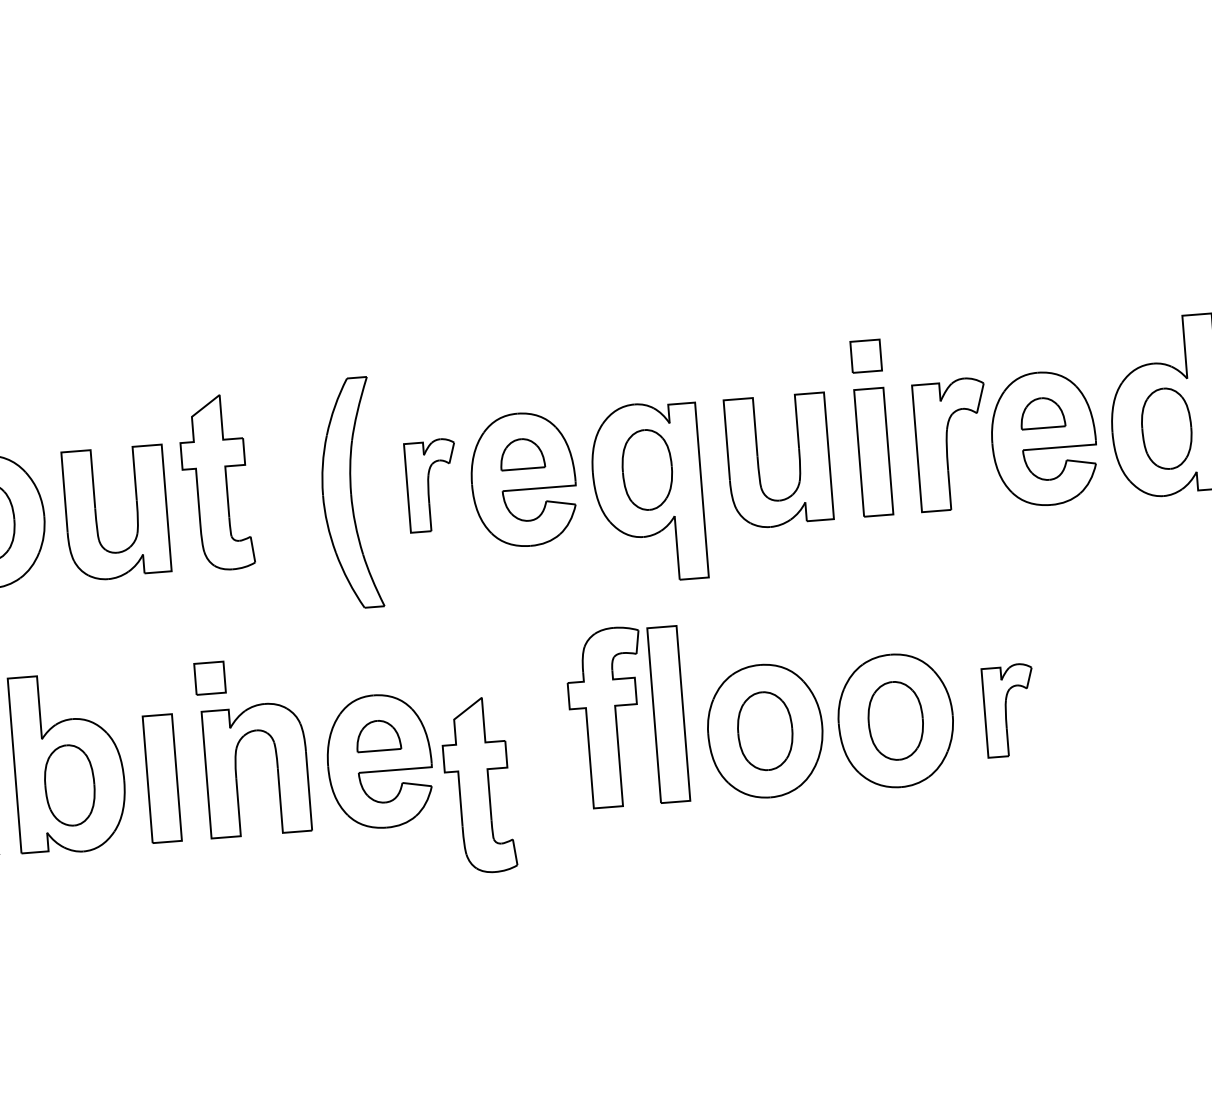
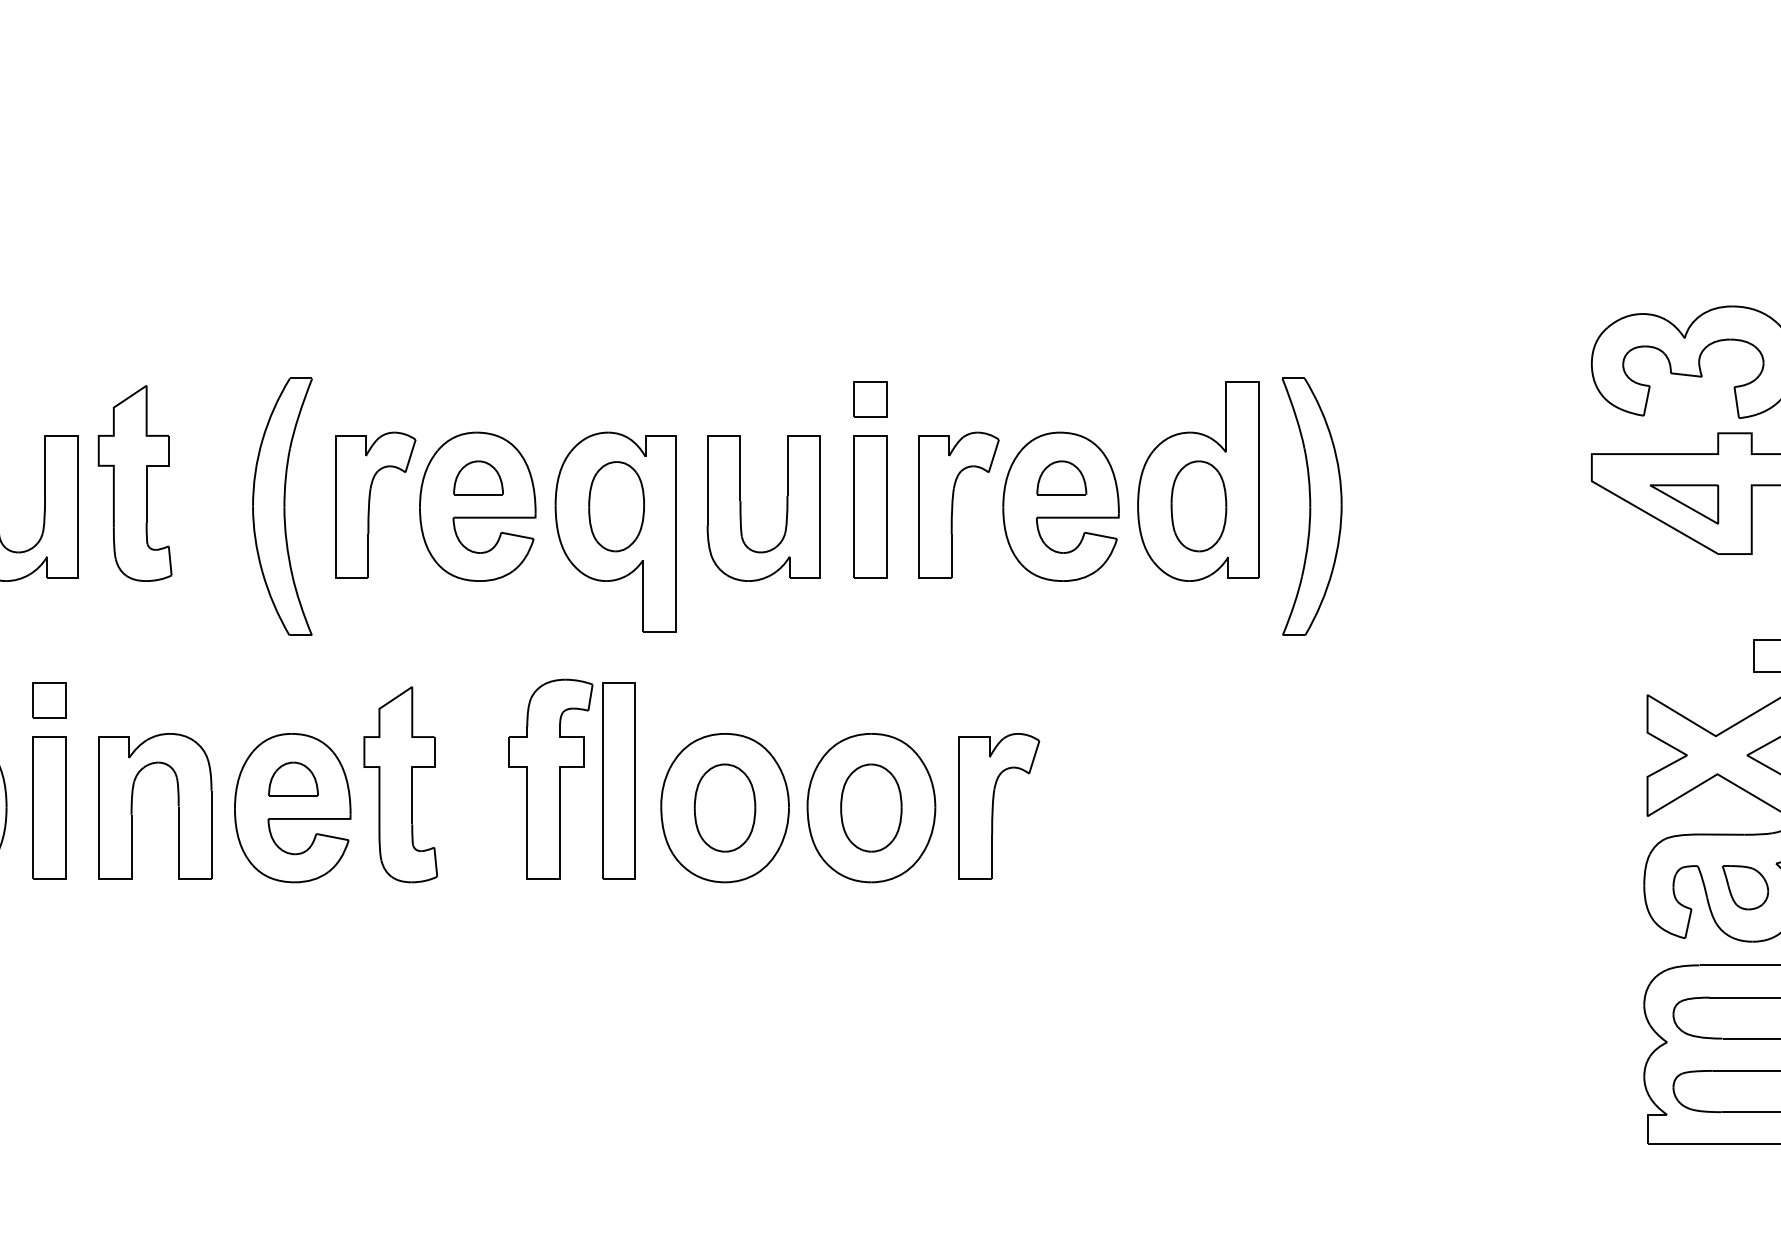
part: (432, 484) -> (375, 504), size x1.43
part: (210, 678) -> (49, 700), moved
part: (1009, 710) -> (999, 806), size x1.43
part: (478, 785) -> (400, 784), moved

